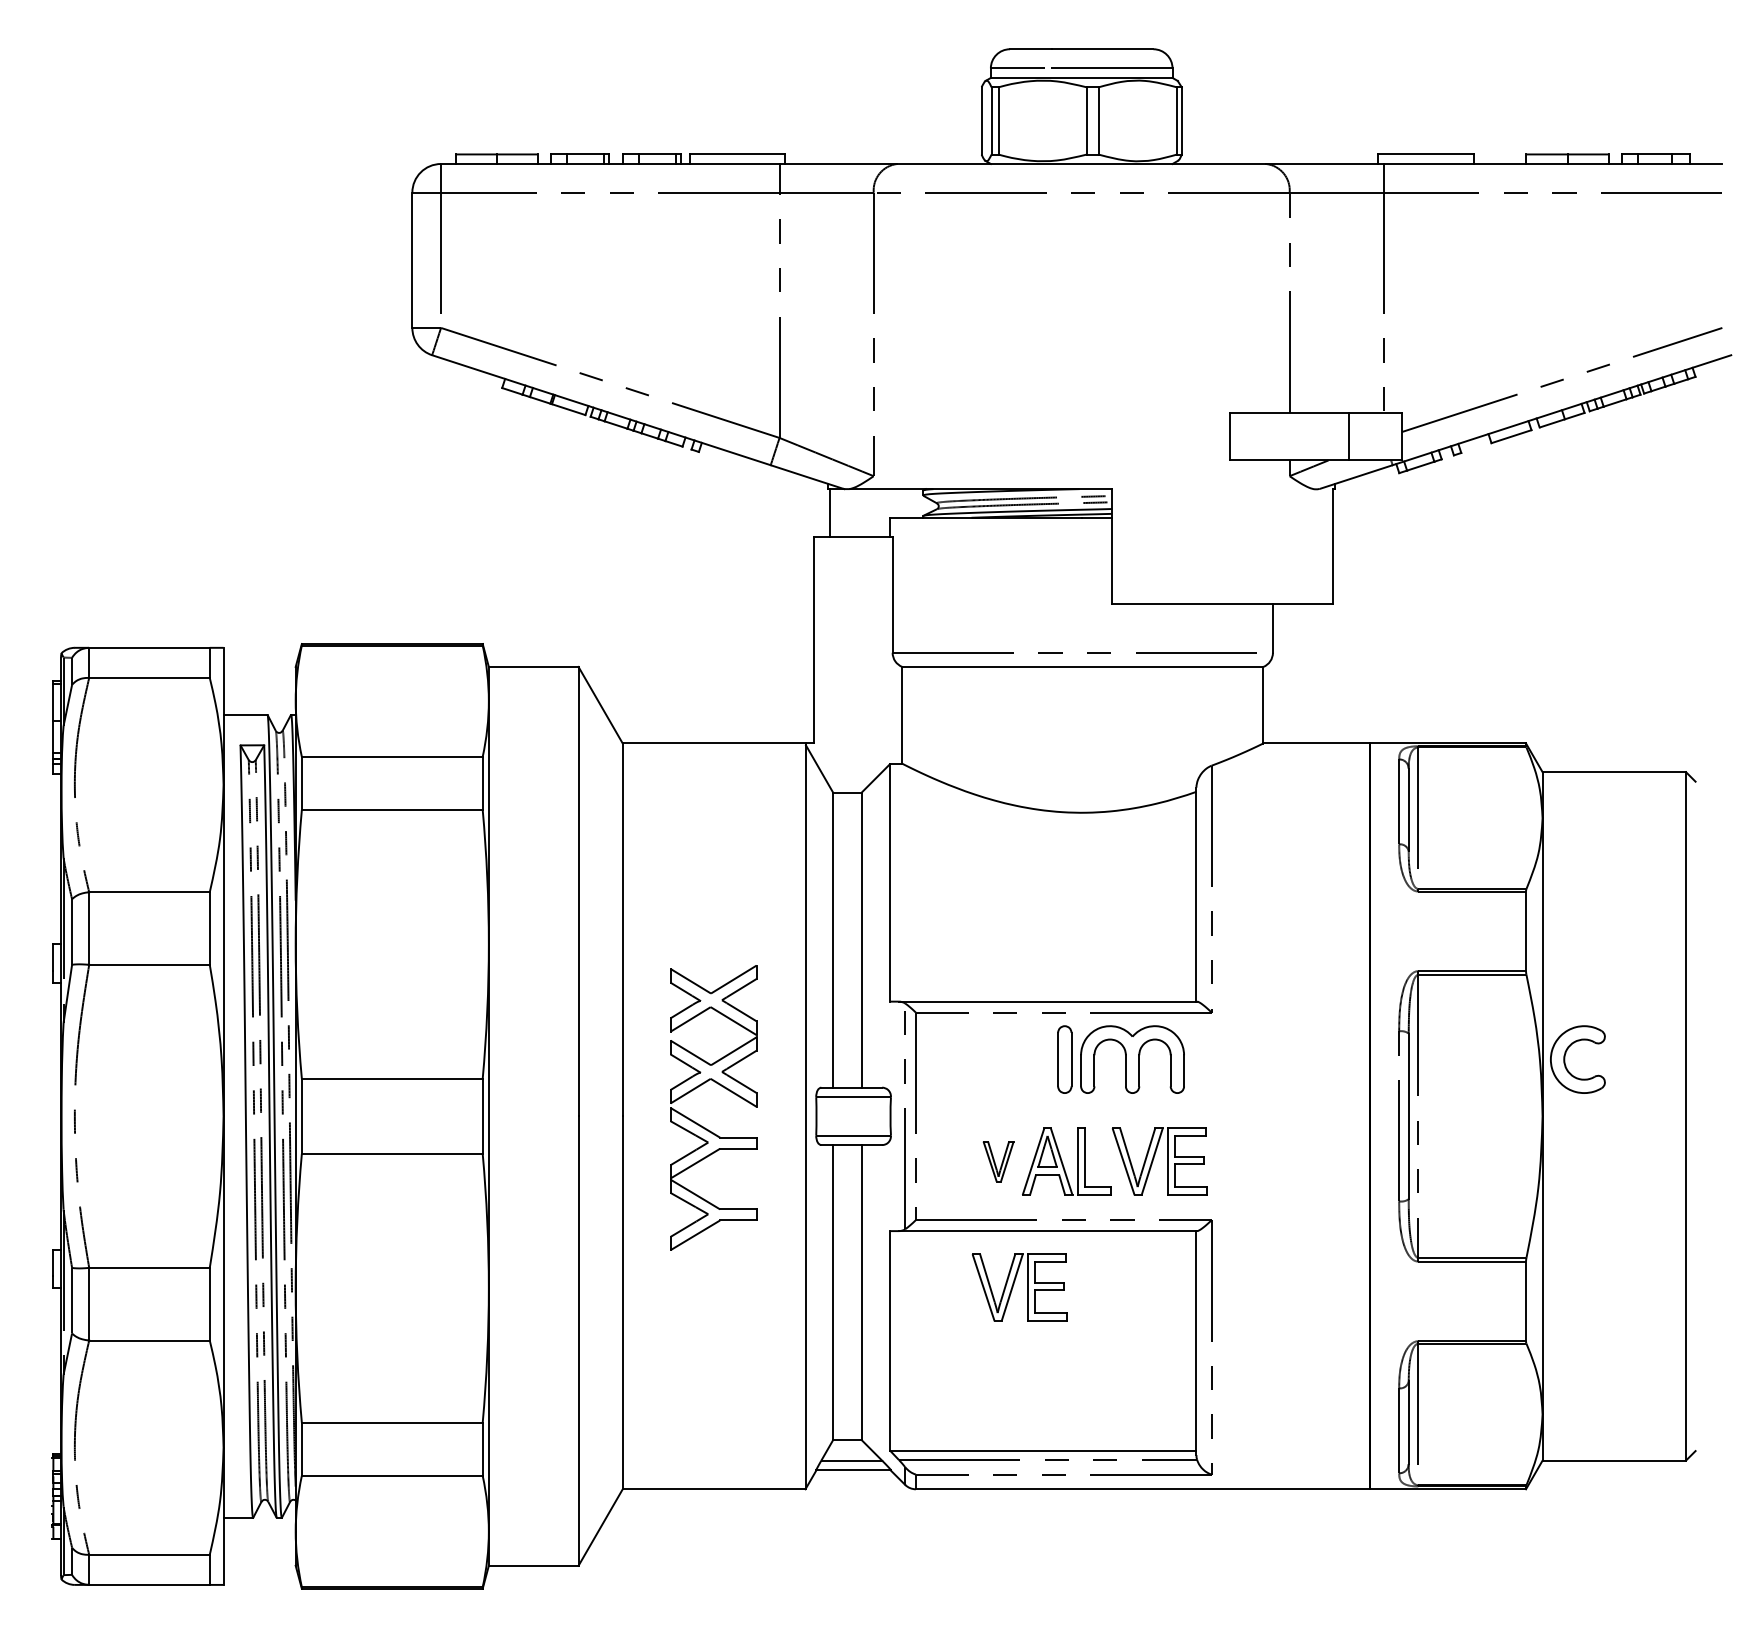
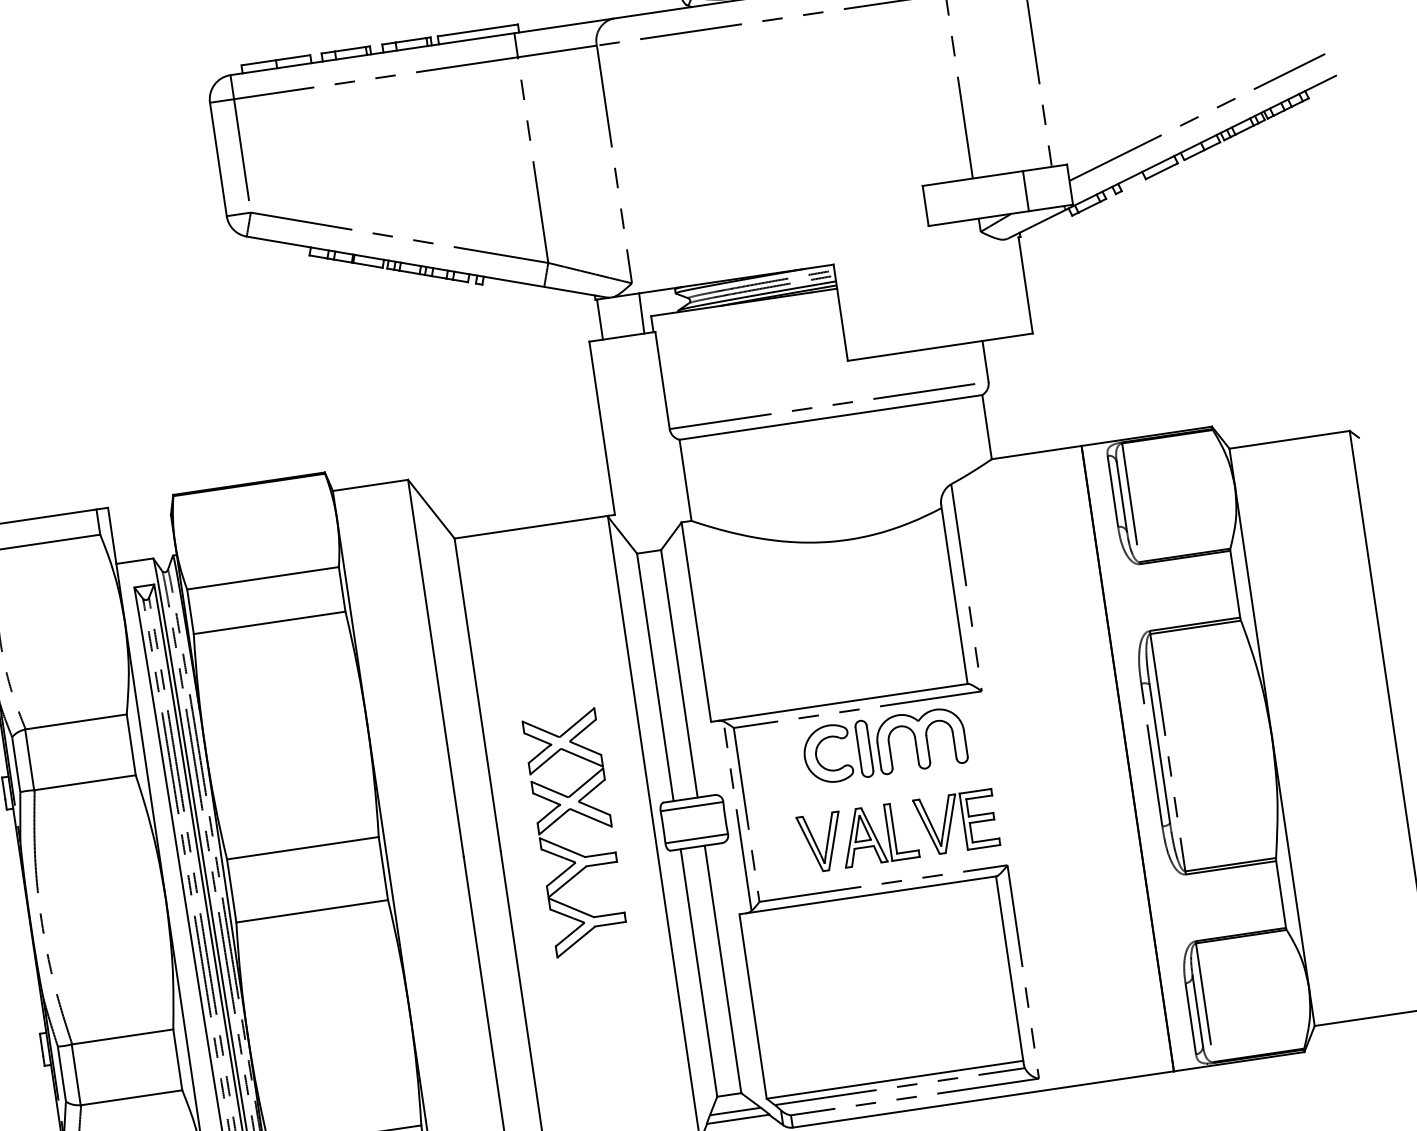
line: (879, 512) -> (641, 313), added
part: (1565, 1059) -> (817, 755), moved
part: (998, 1161) -> (821, 842), size x1.67
part: (1019, 1287) -> (854, 945), removed

